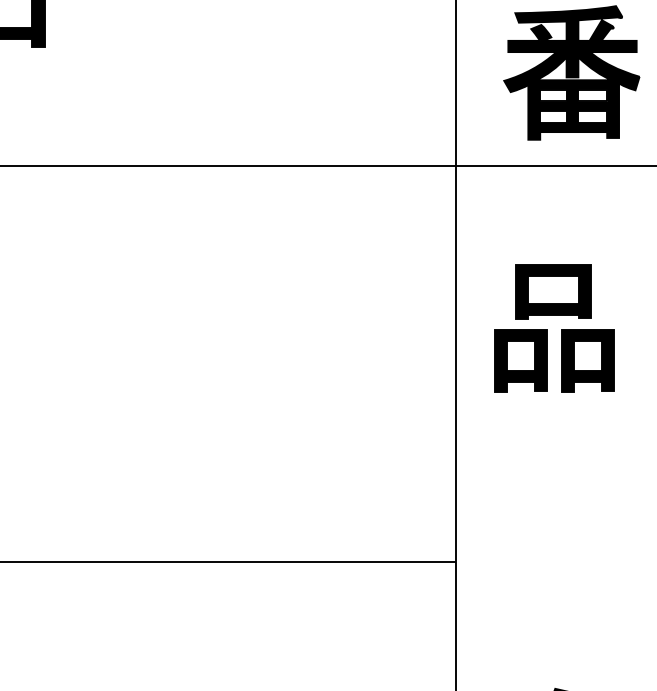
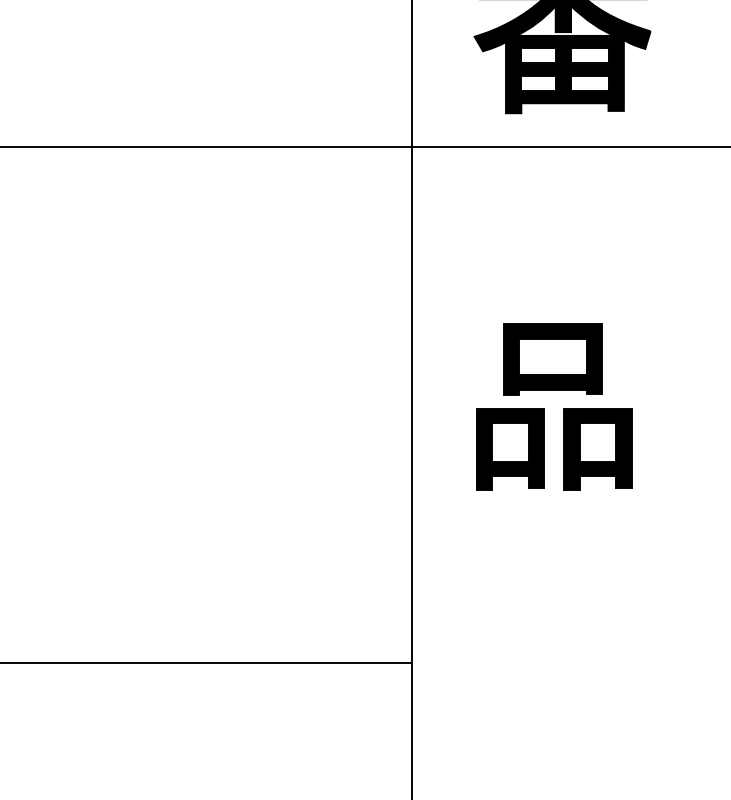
part: (547, 329) -> (545, 408), moved

